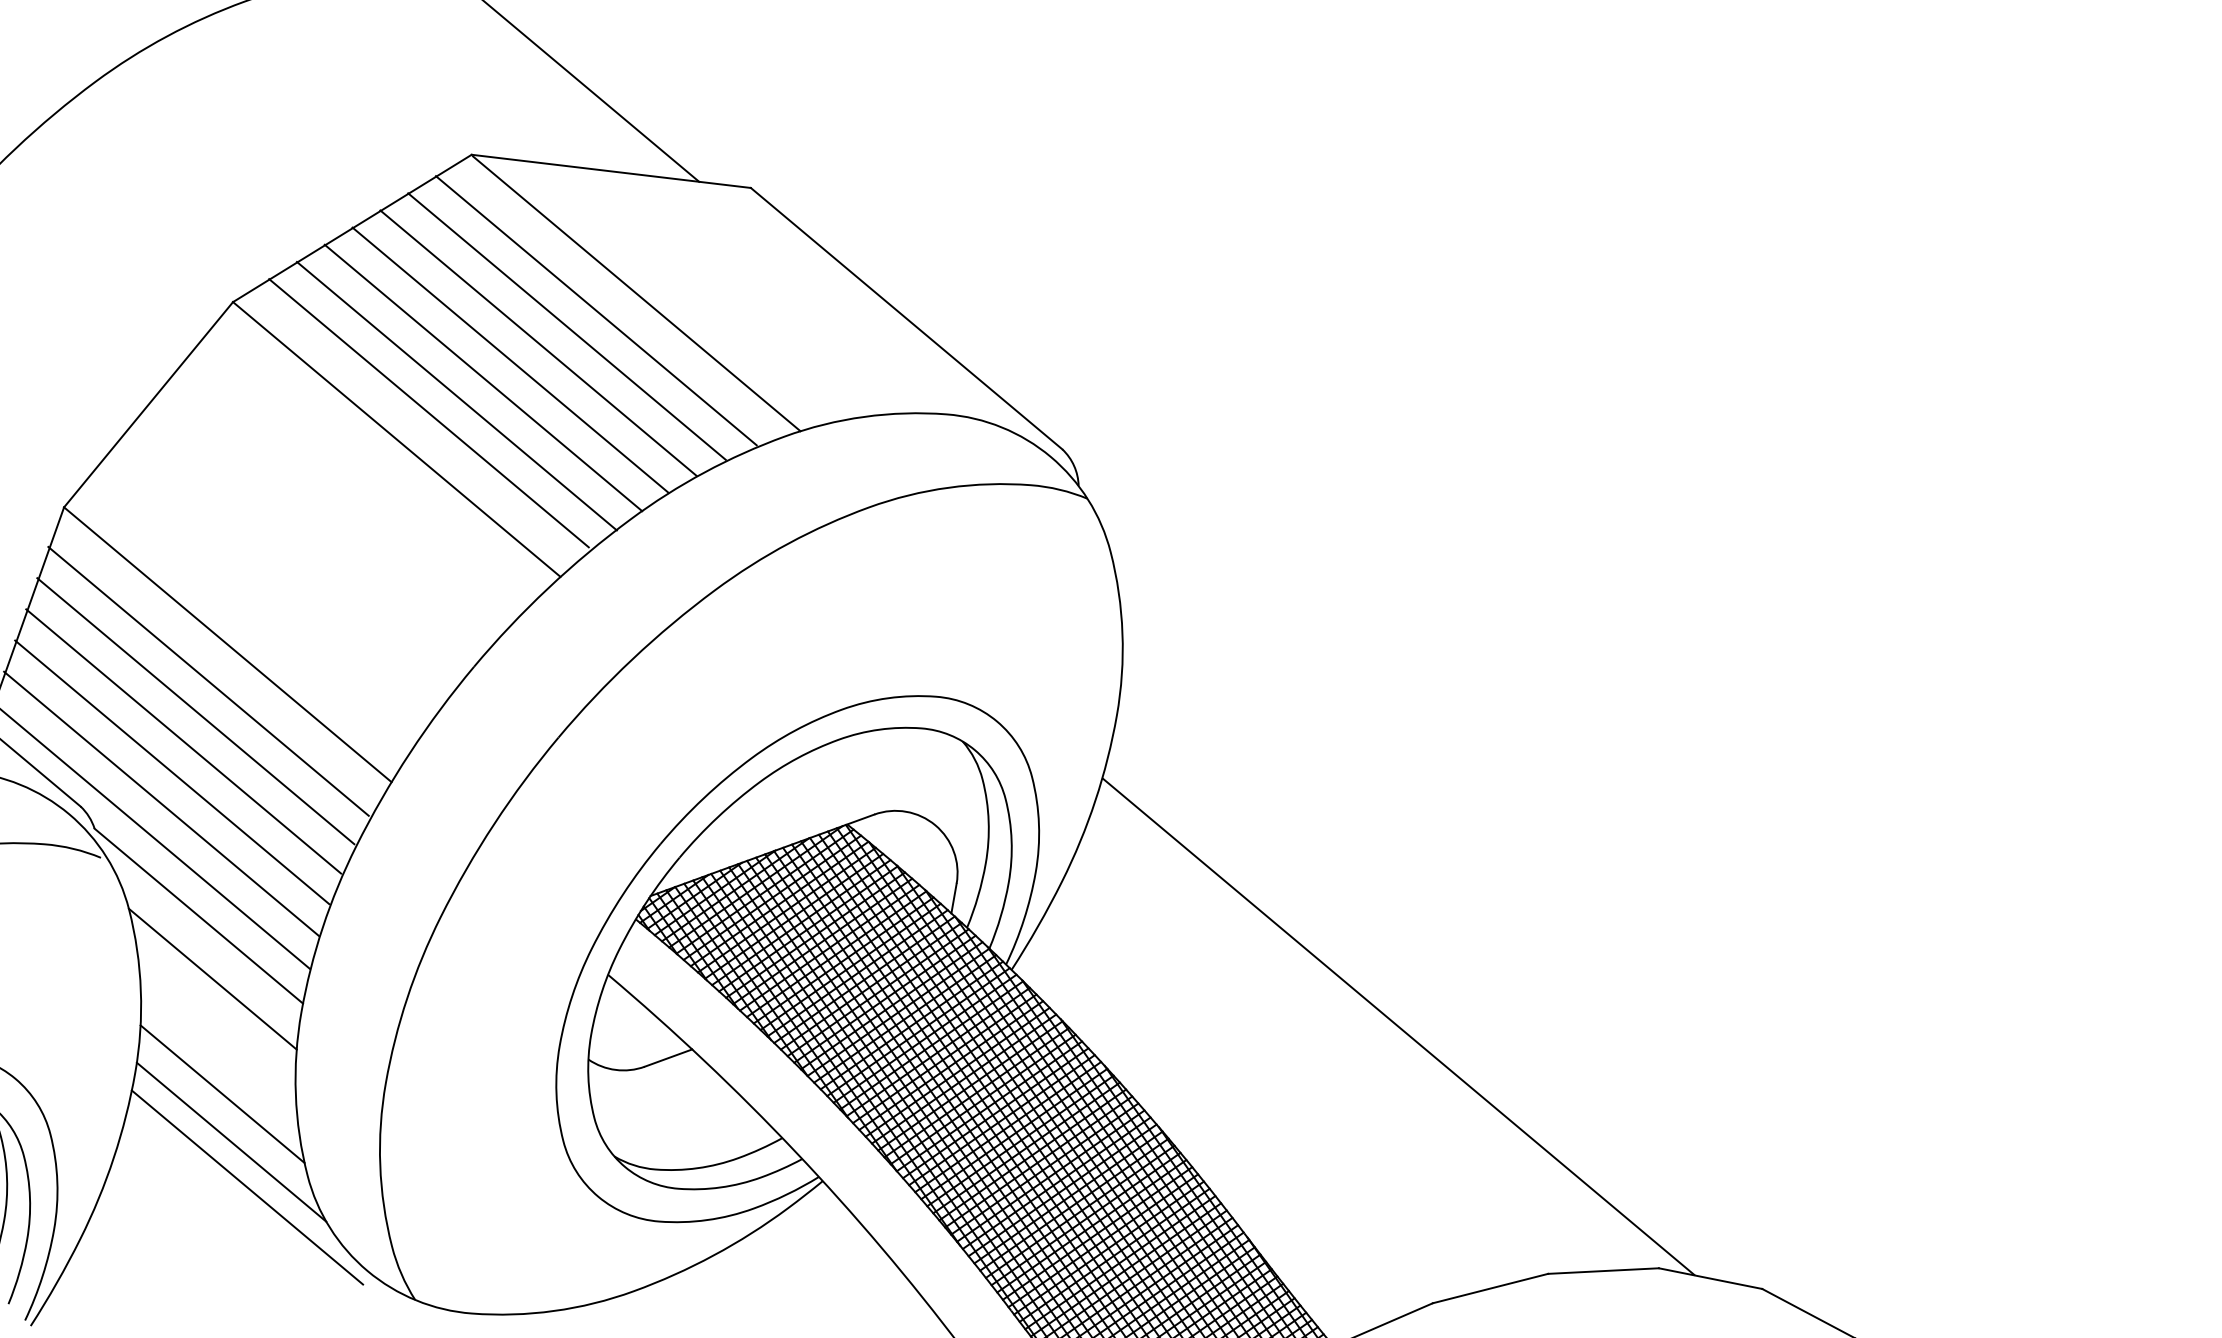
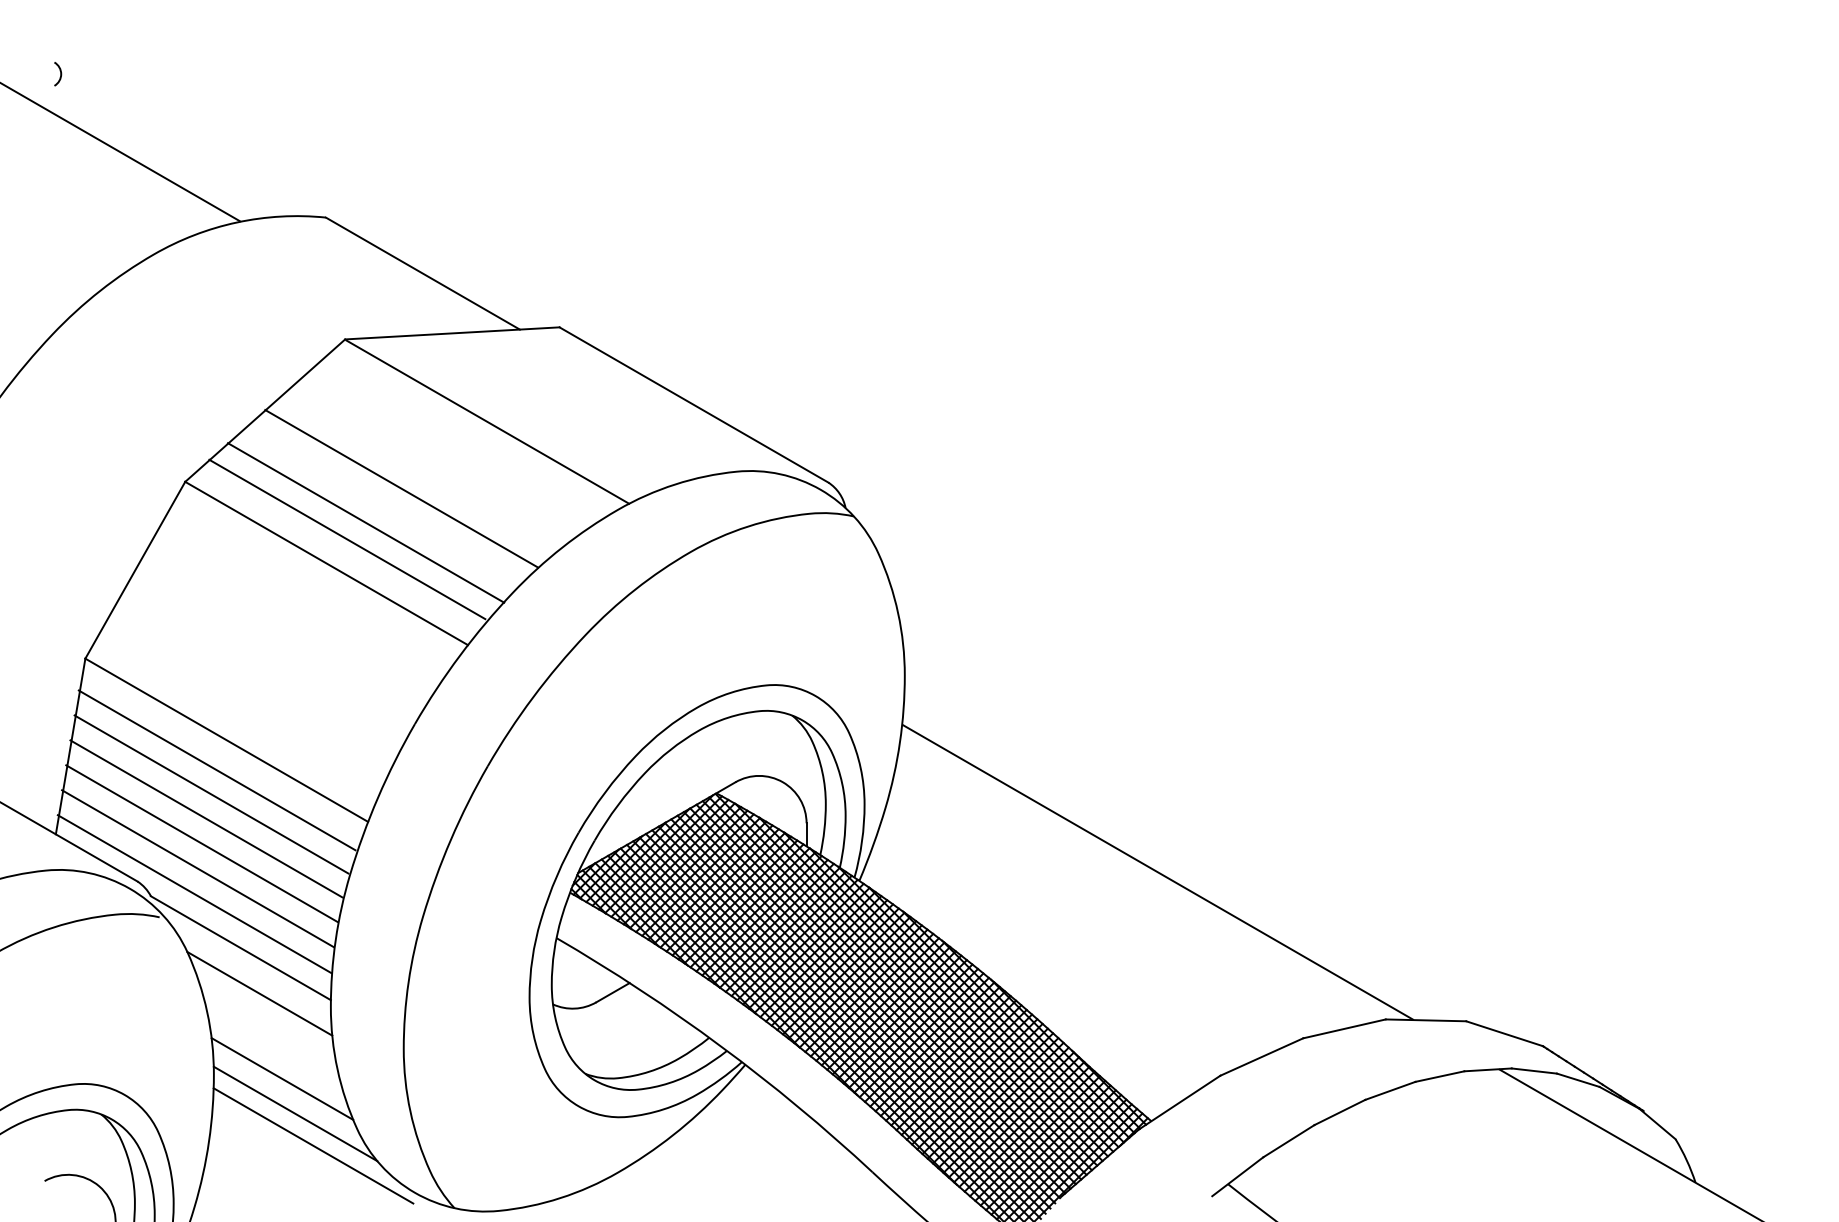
line: (596, 311) -> (459, 440), removed
line: (566, 325) -> (439, 455), removed
line: (537, 343) -> (419, 472), removed
line: (483, 377) -> (383, 505), removed

